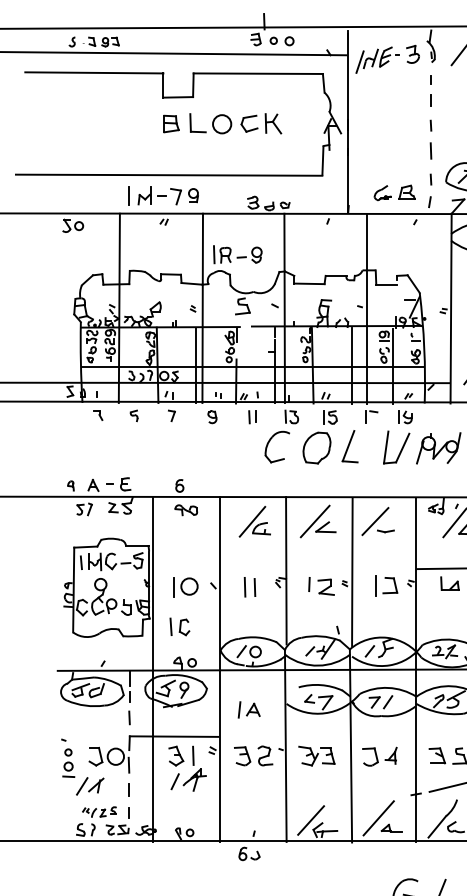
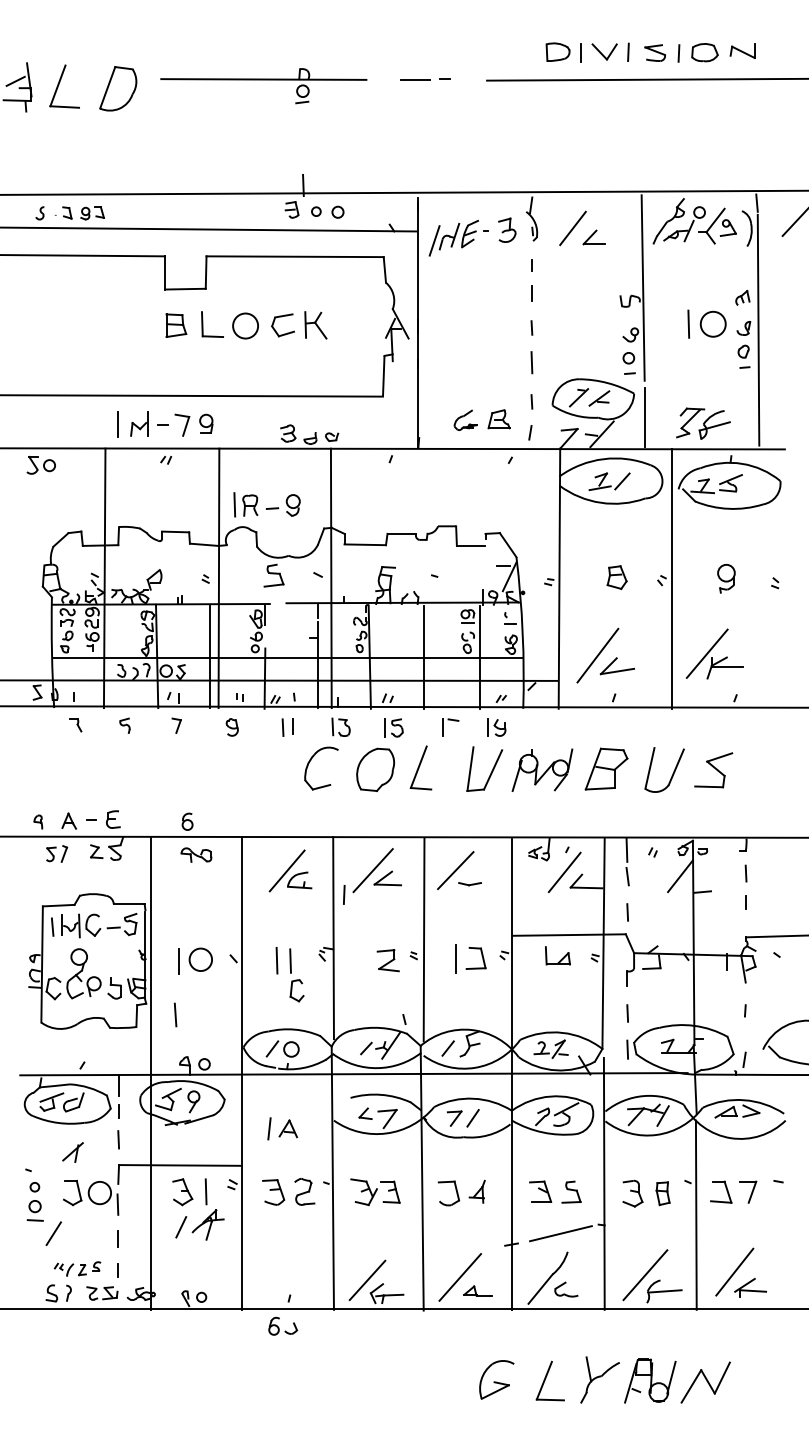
line: (367, 308) -> (444, 578), removed
line: (309, 584) -> (344, 894), moved
part: (184, 627) -> (296, 990), moved
part: (95, 785) -> (72, 1152), moved

